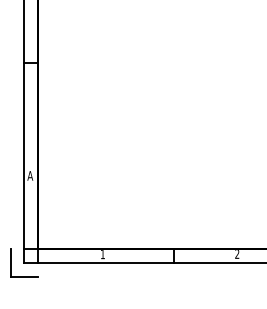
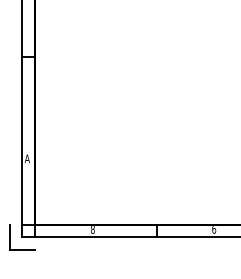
text: (102, 254) -> (92, 229), 1 -> 8
text: (237, 254) -> (214, 229), 2 -> 6

